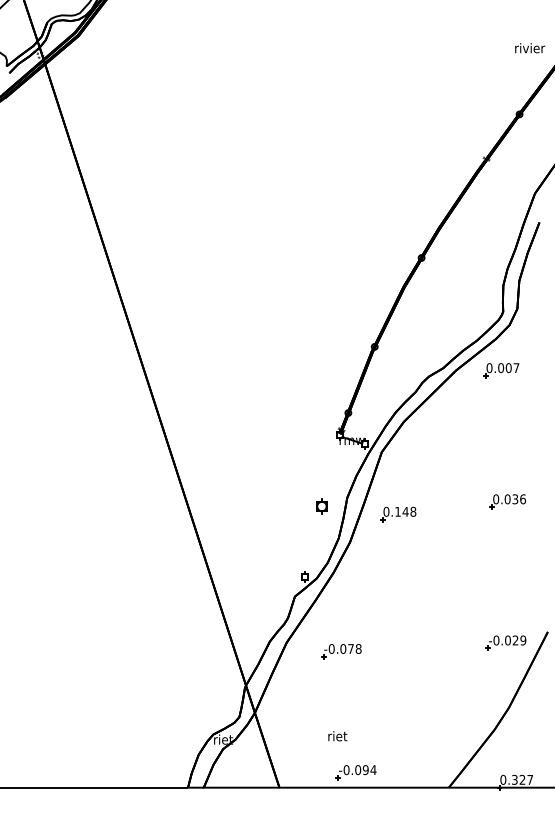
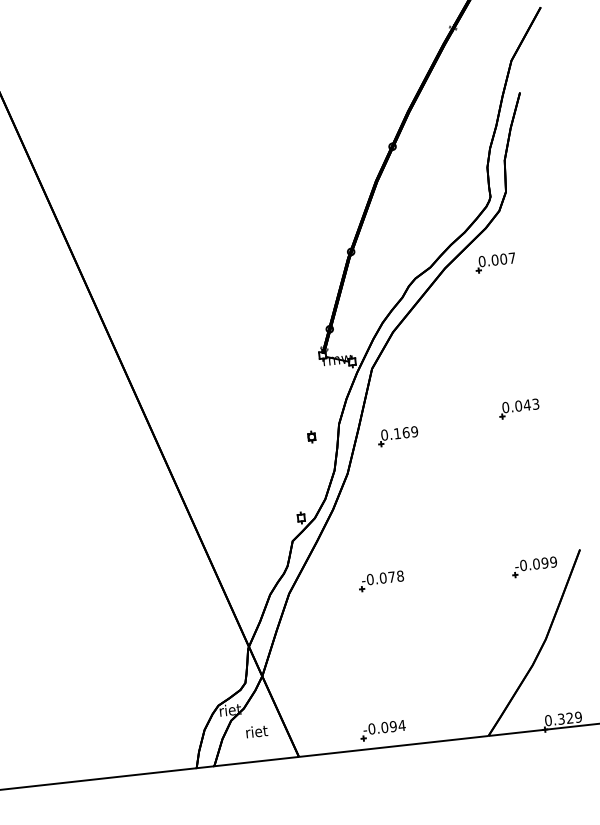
text: (519, 499) -> (531, 404), 0.036 -> 0.043
part: (321, 506) -> (311, 437), size x0.62
text: (409, 511) -> (410, 431), 0.148 -> 0.169
text: (515, 640) -> (544, 563), -0.029 -> -0.099
part: (341, 651) -> (381, 581), moved
text: (337, 736) -> (256, 731), moved
text: (530, 779) -> (578, 716), 0.327 -> 0.329

